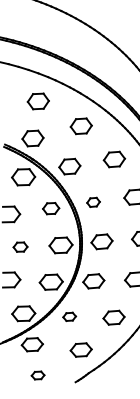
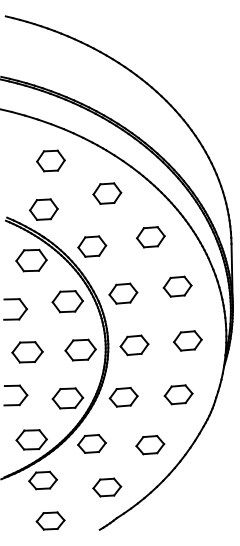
part: (93, 202) -> (123, 293), size x1.67
part: (50, 208) -> (67, 301), size x1.43
part: (20, 247) -> (27, 352), size x1.67
part: (69, 316) -> (91, 443), size x1.67
part: (38, 375) -> (50, 520), size x1.67

